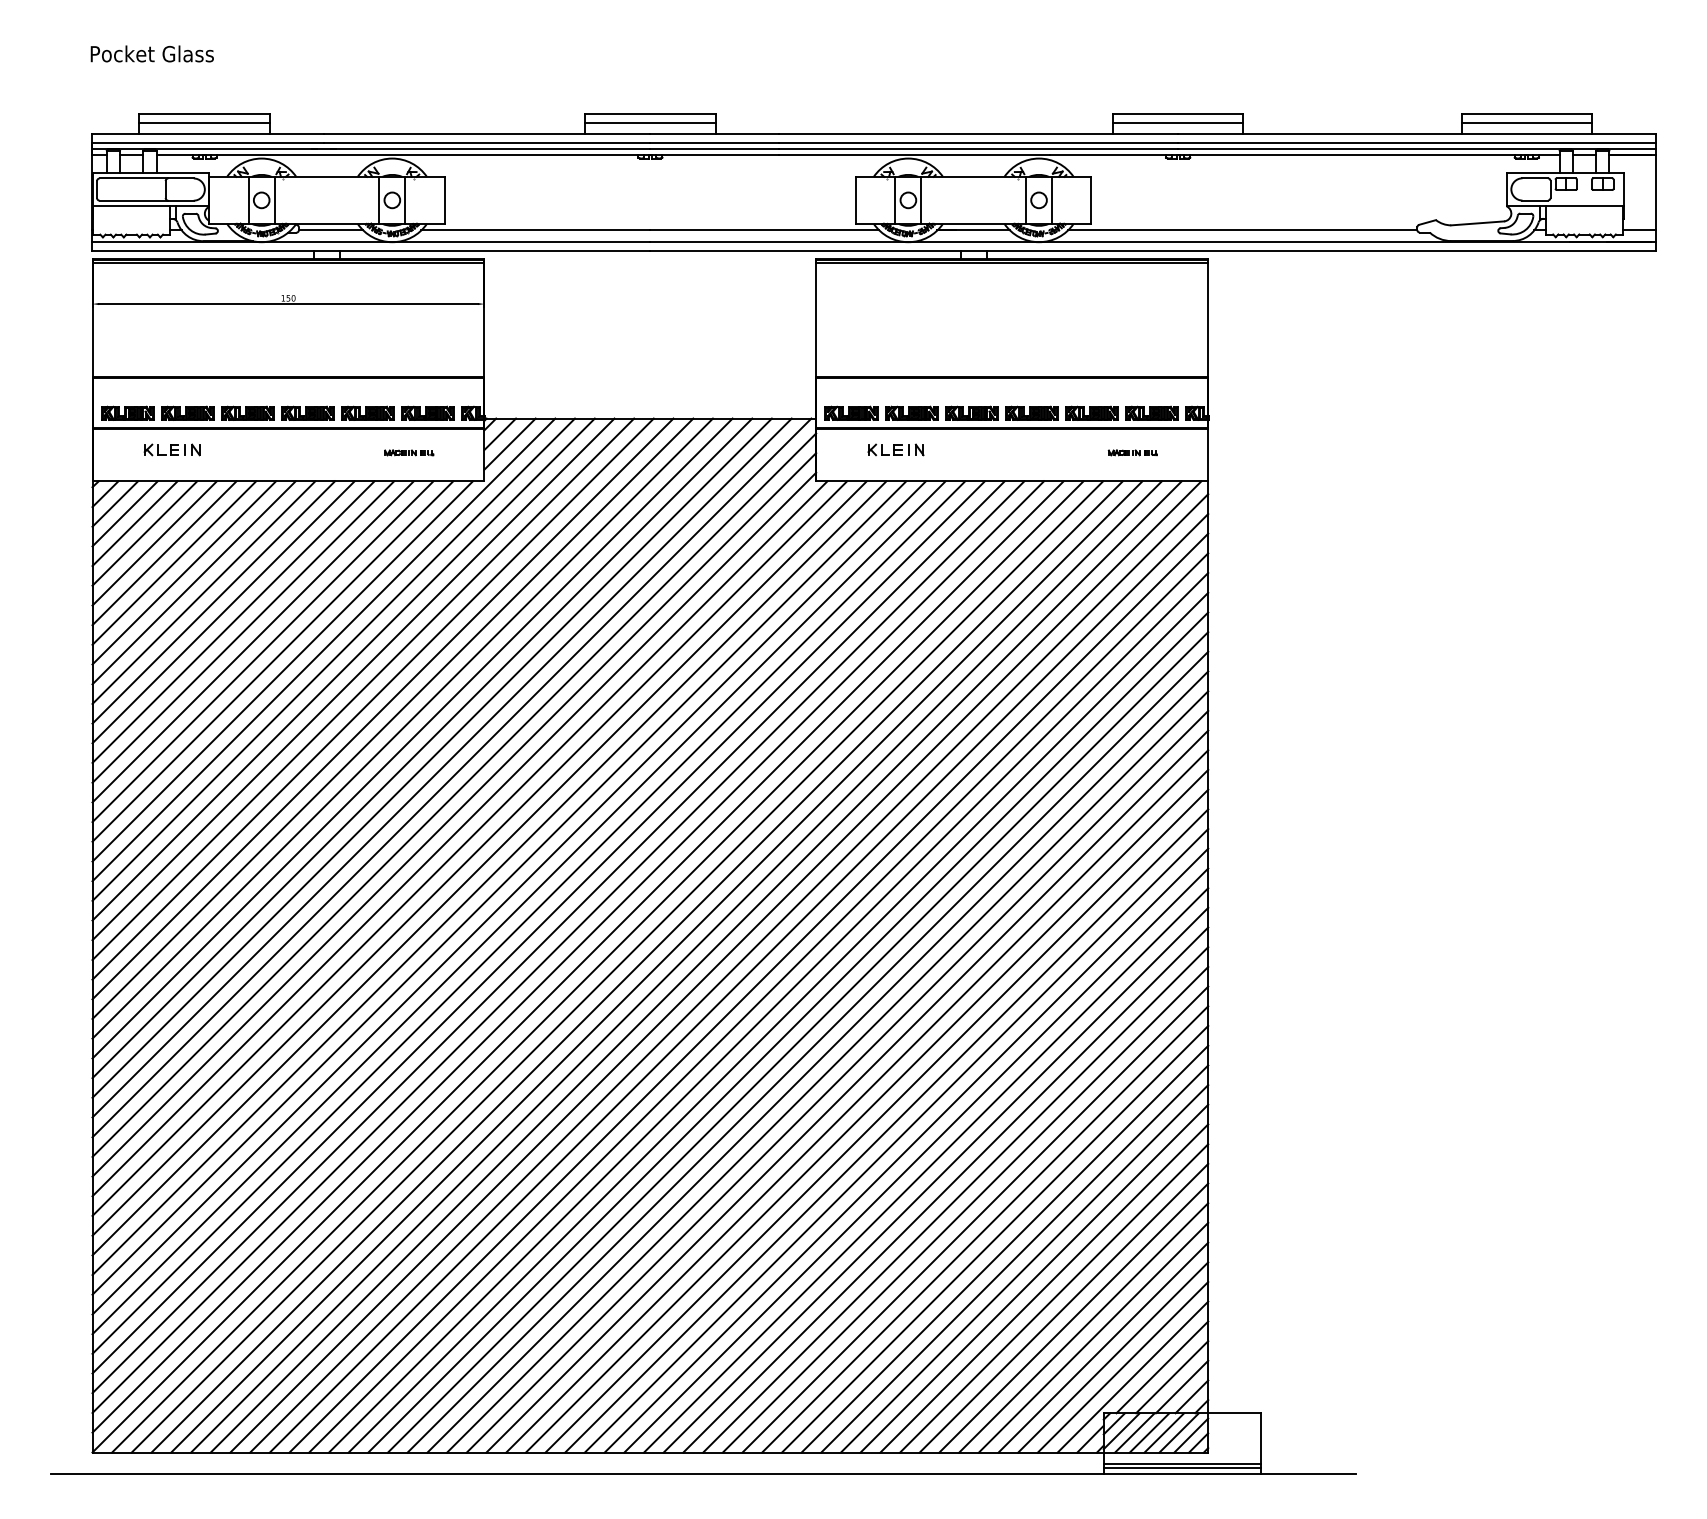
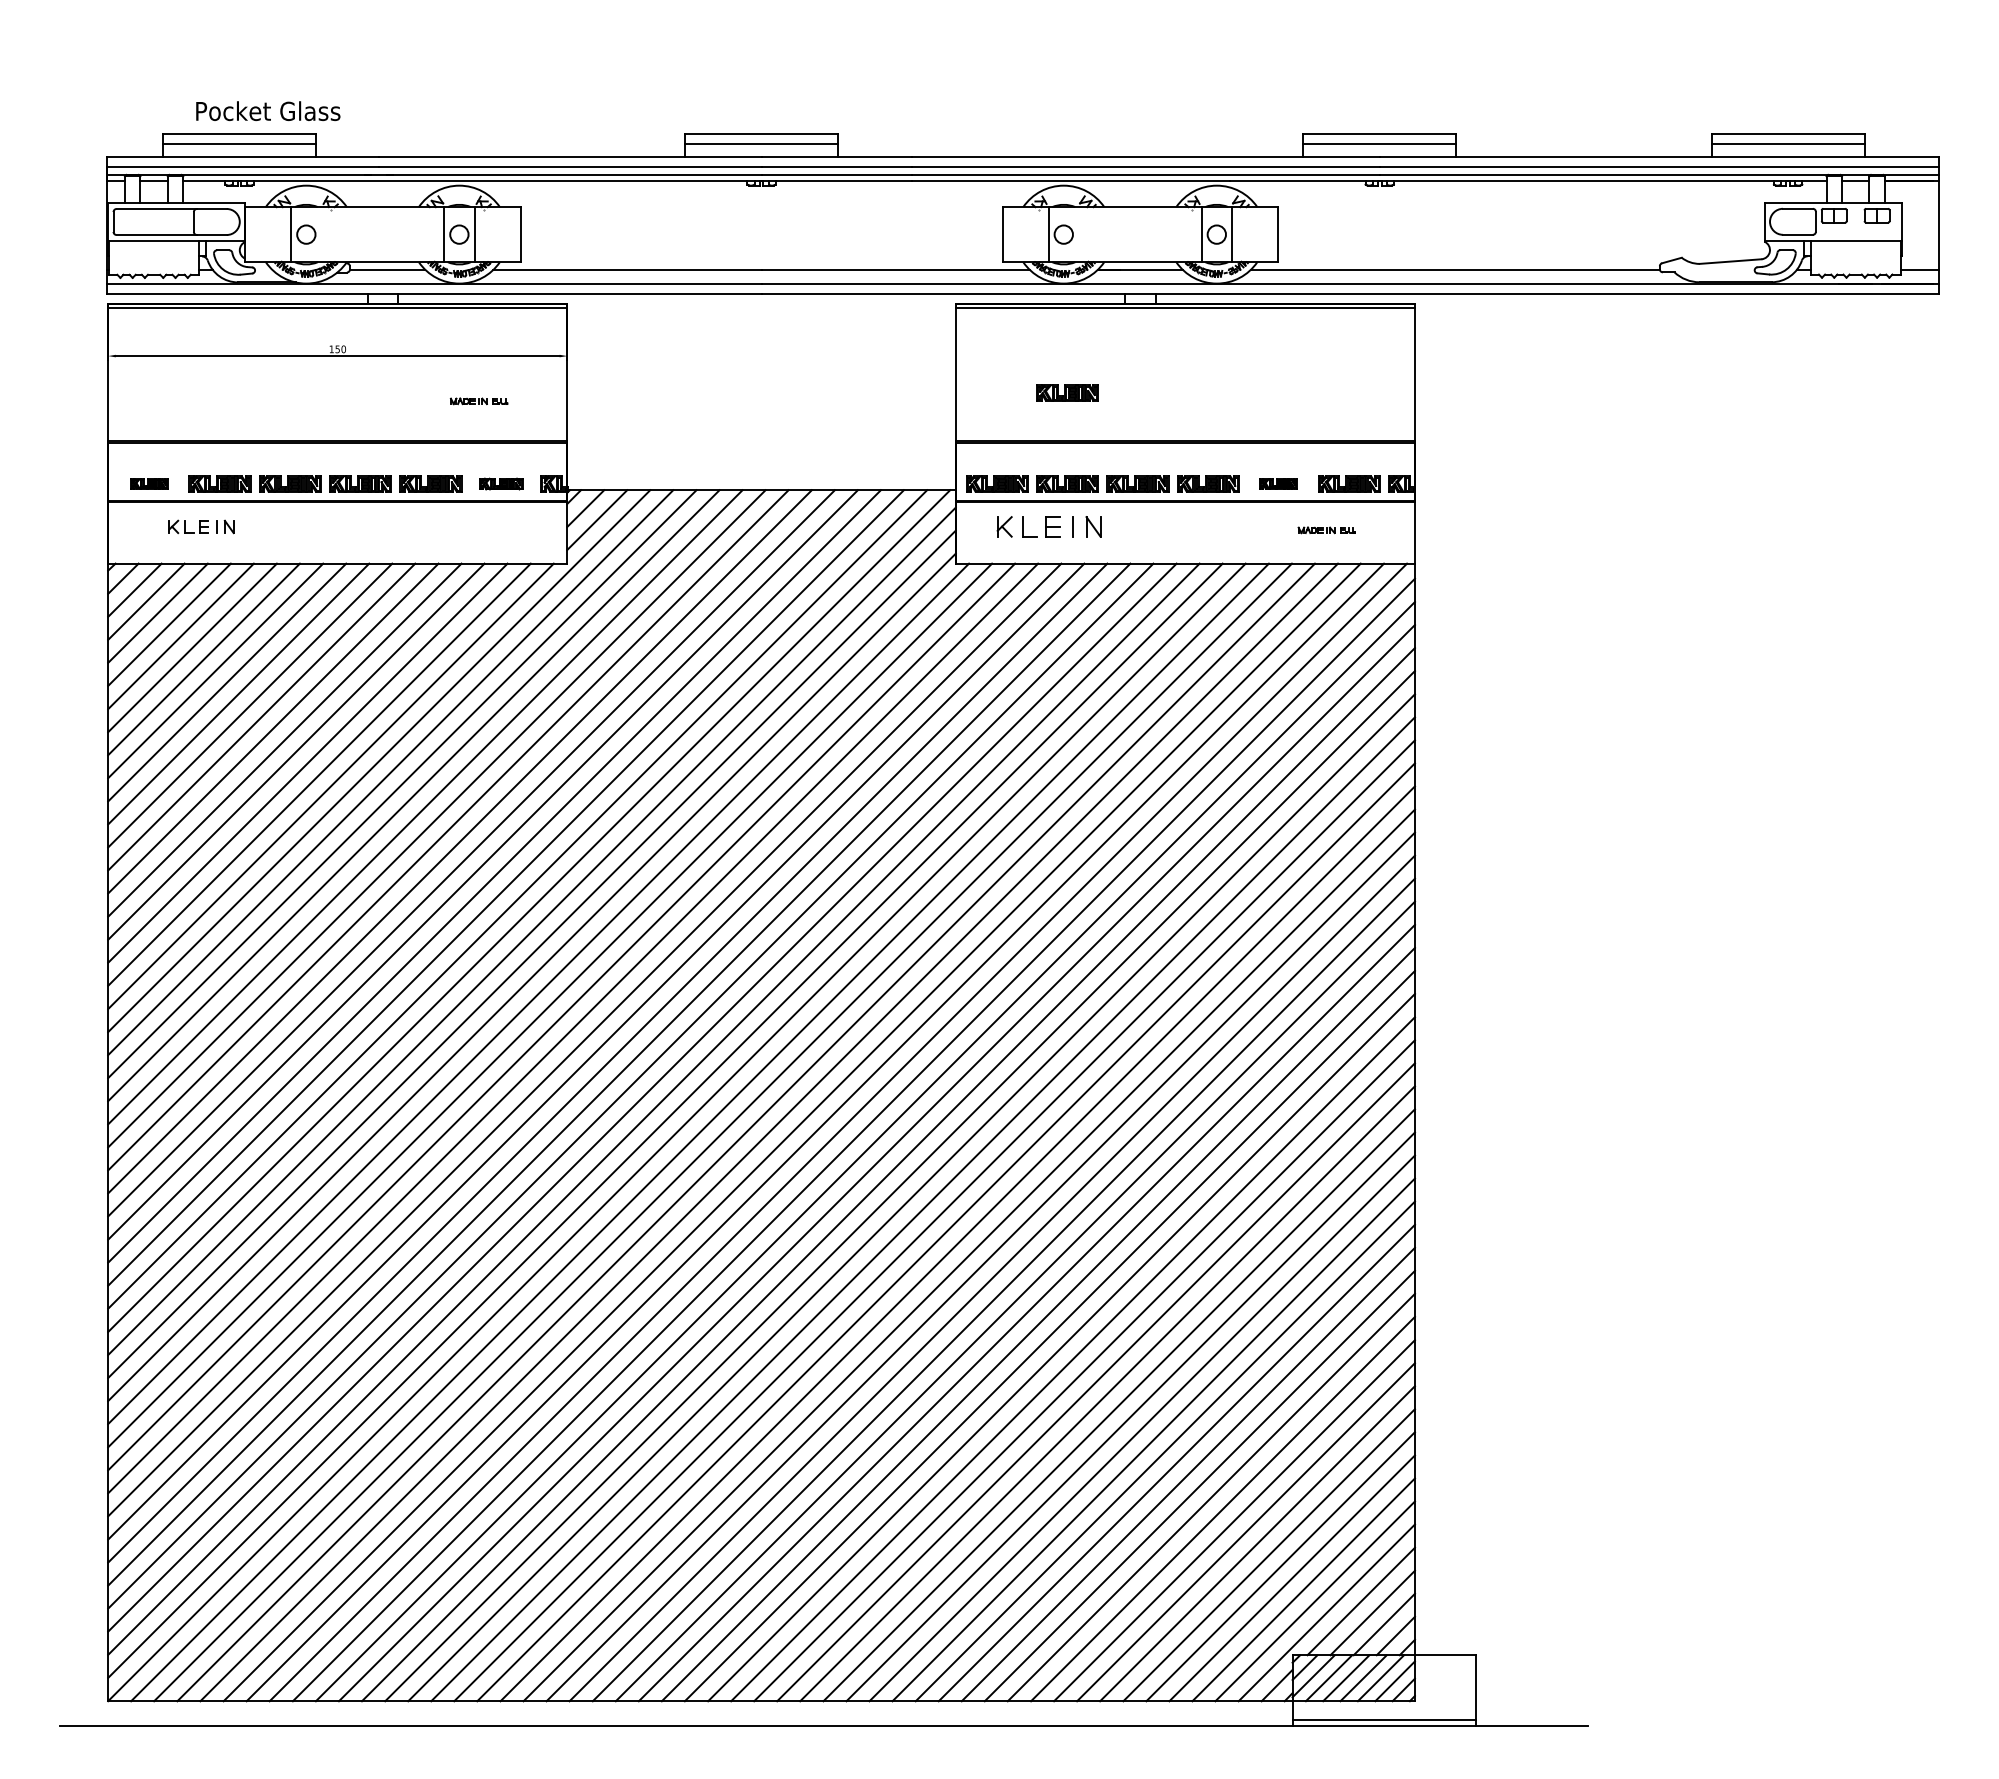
text: (152, 54) -> (268, 111), moved
line: (274, 200) -> (321, 234), removed
line: (921, 200) -> (1079, 234), removed
part: (911, 335) -> (1067, 392), added
part: (127, 412) -> (149, 483), size x0.6
part: (428, 412) -> (501, 483), size x0.7
part: (1091, 412) -> (1278, 483), size x0.6
part: (896, 449) -> (1049, 526), size x1.6
part: (408, 452) -> (478, 401), moved
line: (1182, 1464) -> (1384, 1715), removed

